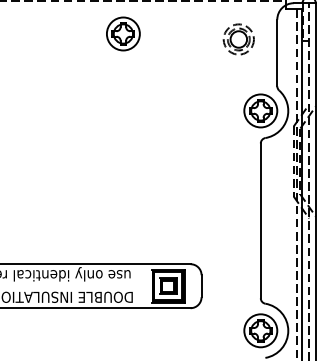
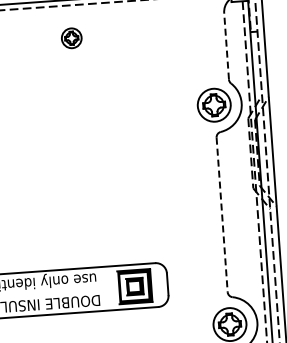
part: (123, 33) -> (71, 37), size x0.6
part: (238, 39) -> (186, 35), removed
line: (277, 52) -> (226, 45), solid -> dashed
line: (260, 221) -> (221, 215), solid -> dashed

